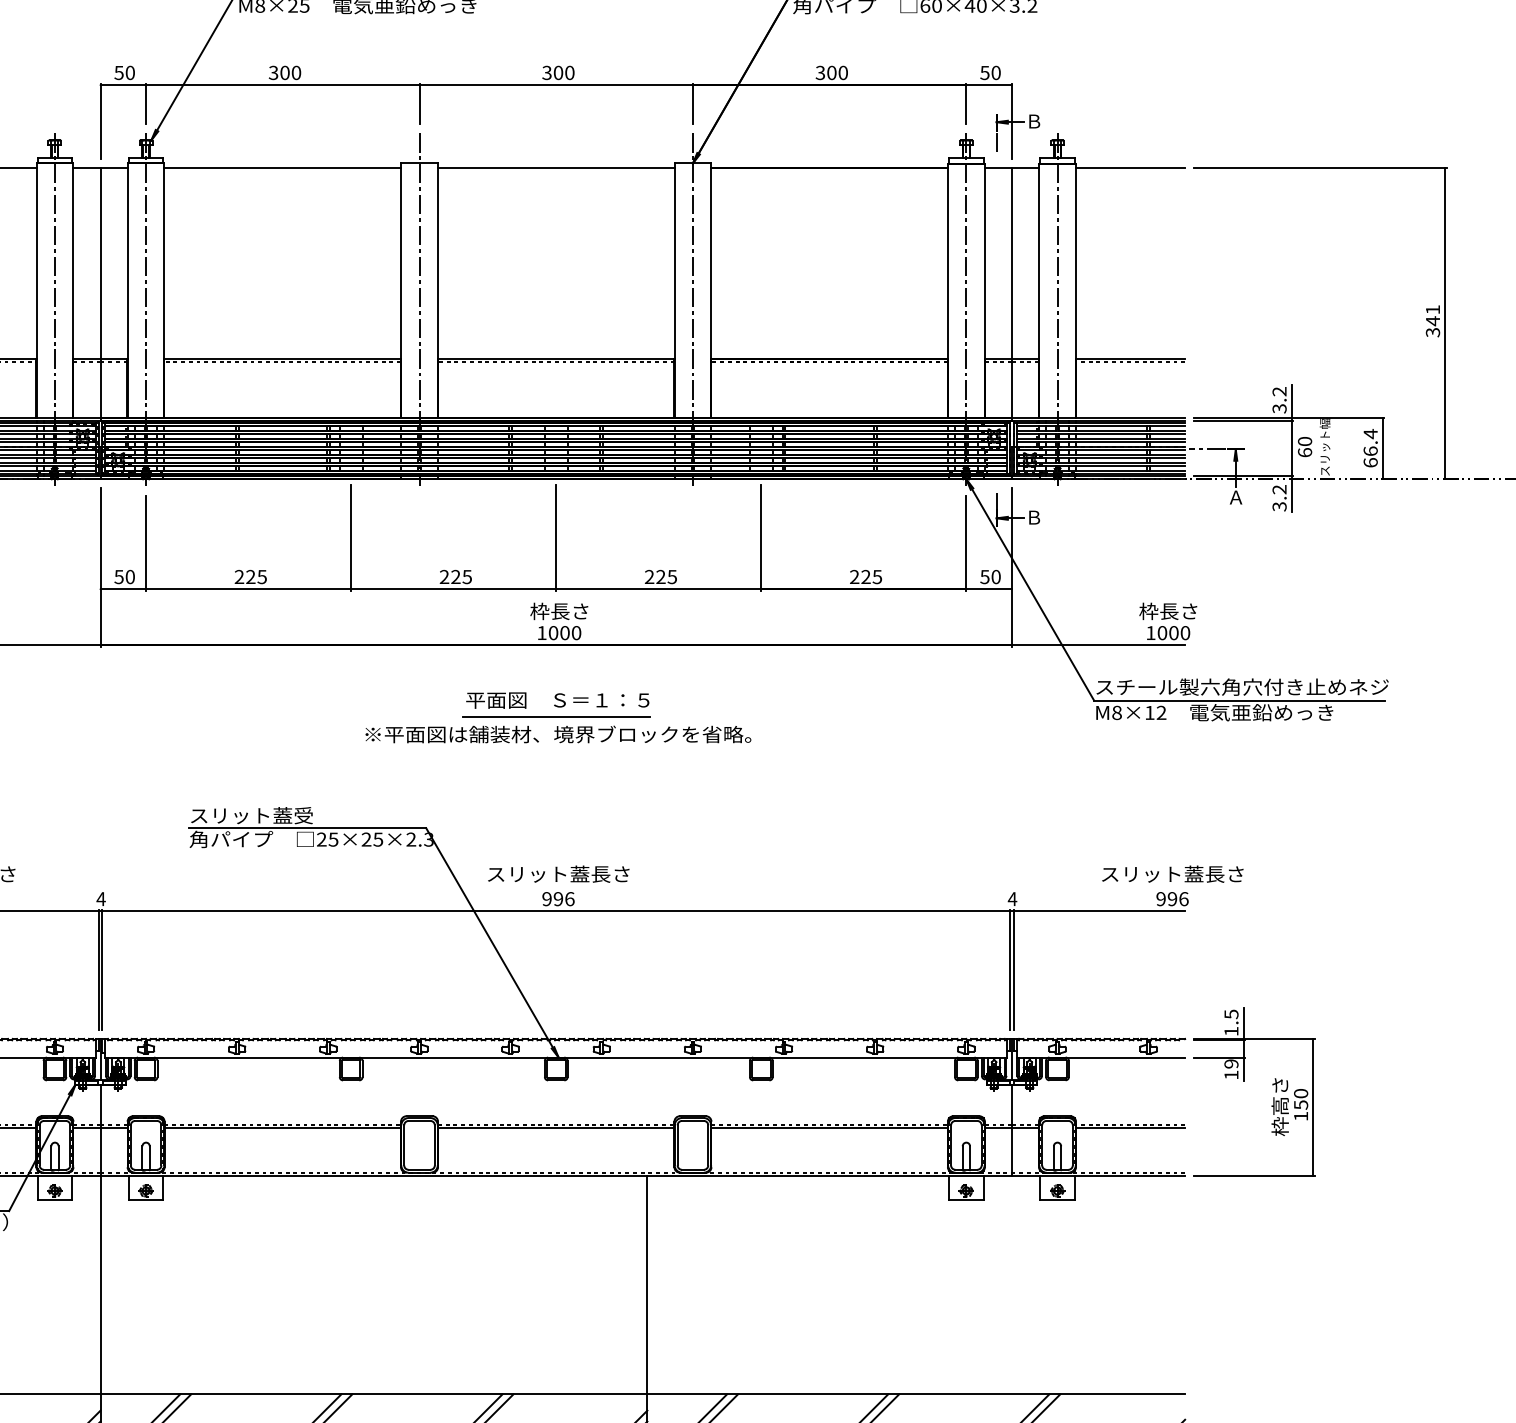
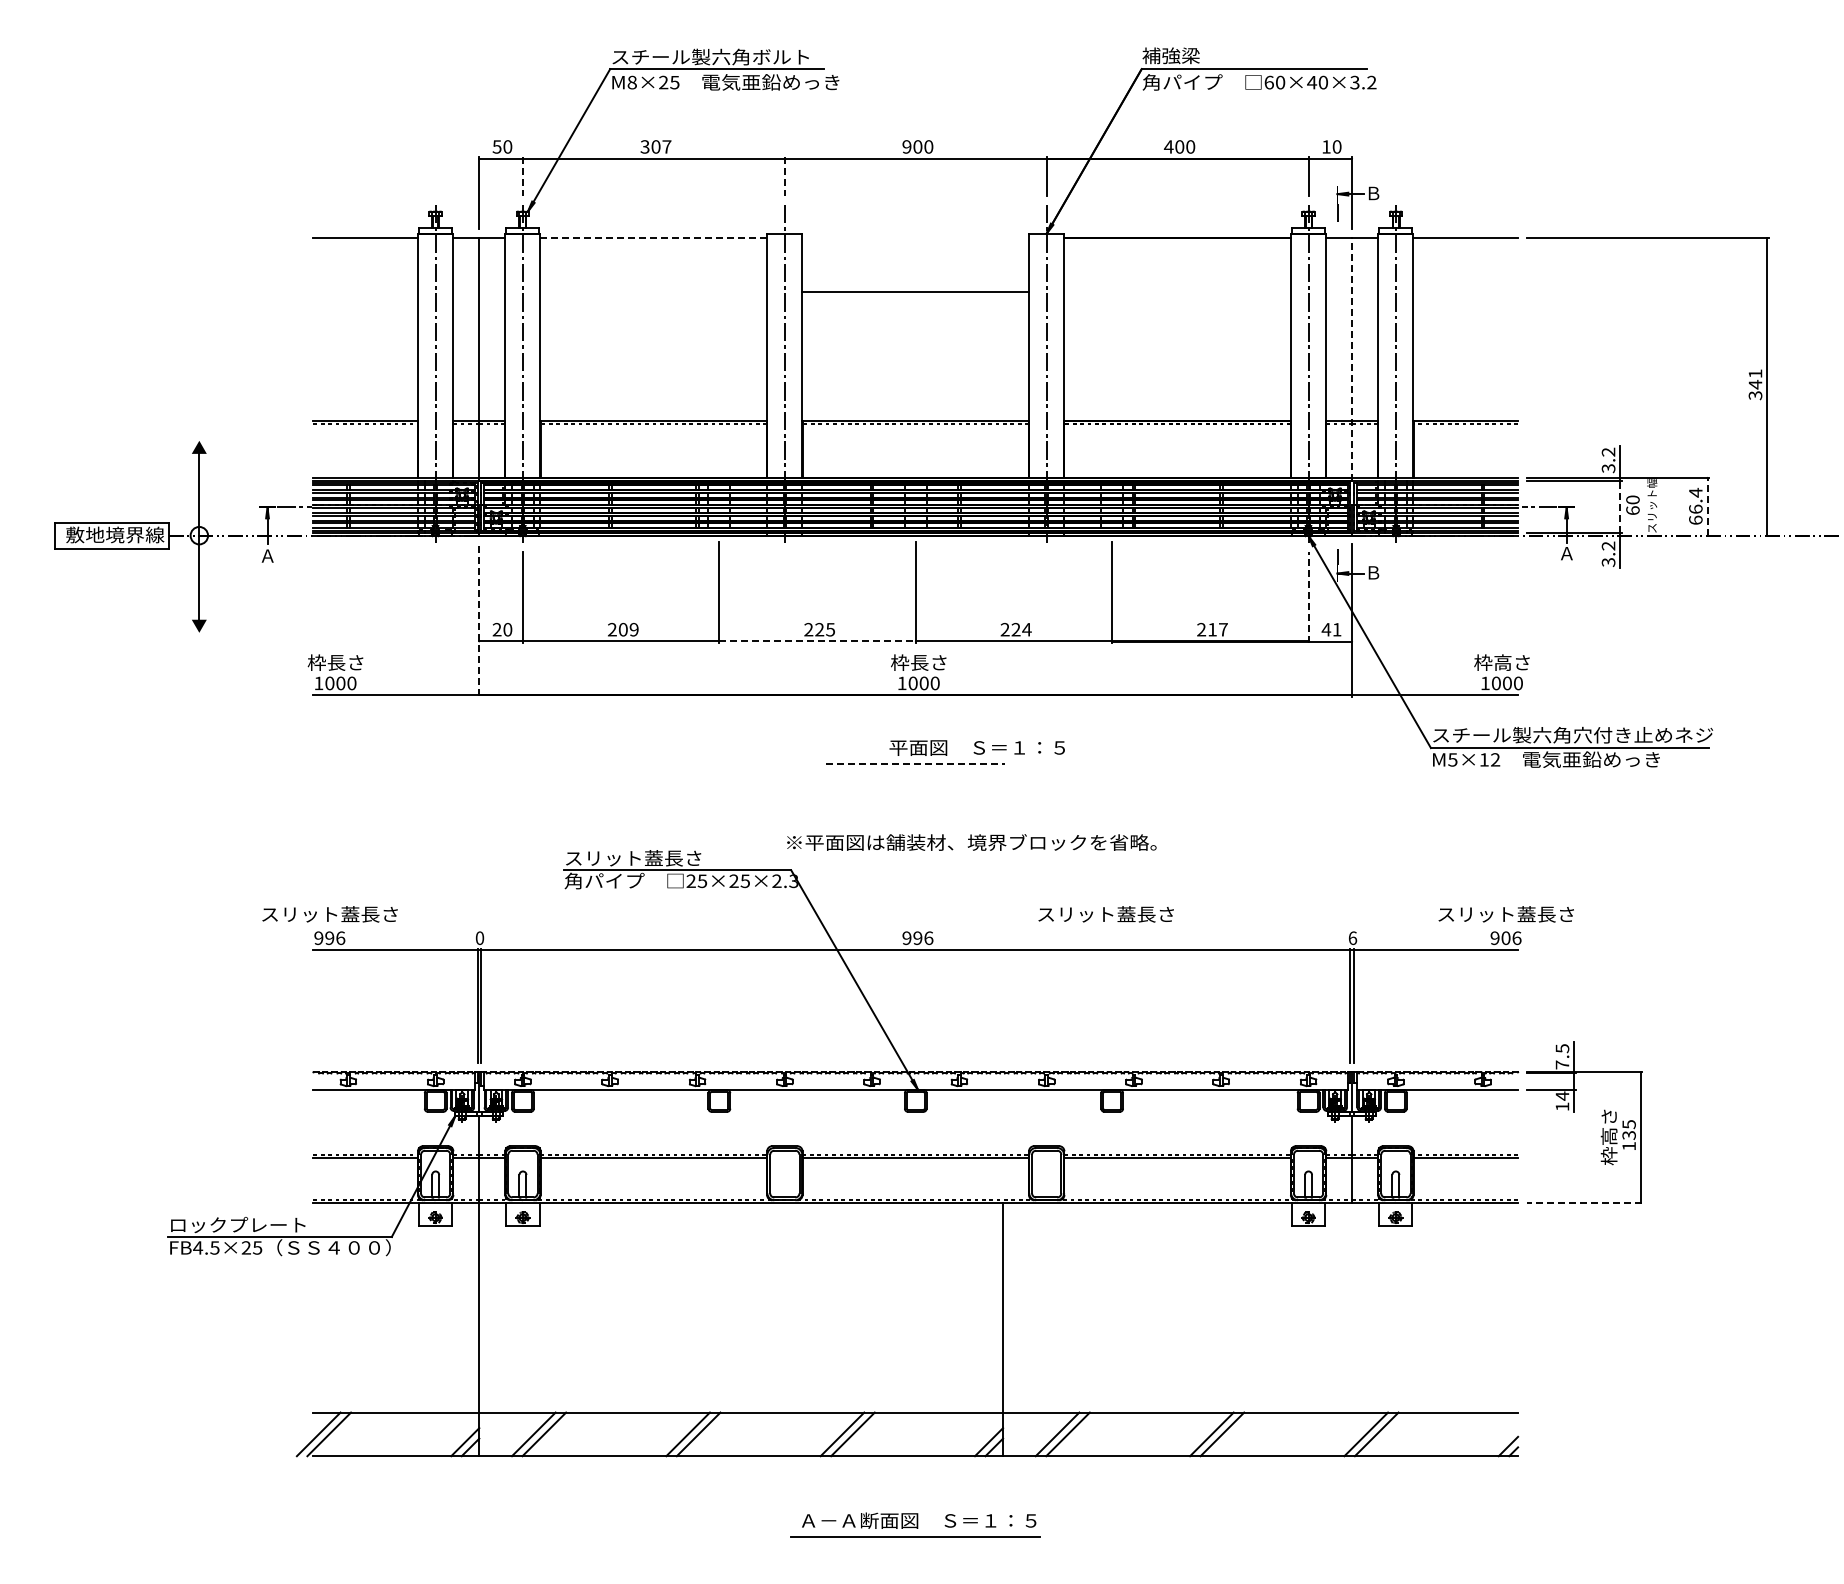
text: (295, 72) -> (666, 146), 300 -> 307
text: (546, 72) -> (906, 146), 300 -> 900
text: (820, 72) -> (1168, 146), 300 -> 400
text: (985, 72) -> (1326, 146), 50 -> 10
line: (145, 104) -> (522, 177), solid -> dashed
line: (419, 104) -> (784, 177), solid -> dashed
line: (282, 168) -> (653, 238), solid -> dashed
line: (555, 168) -> (915, 292), moved
line: (1012, 293) -> (1352, 358), solid -> dashed
line: (1292, 448) -> (1620, 506), solid -> dashed
line: (1382, 448) -> (1707, 506), solid -> dashed
line: (966, 543) -> (1308, 597), solid -> dashed
line: (100, 566) -> (479, 619), solid -> dashed
text: (118, 576) -> (496, 629), 50 -> 20
text: (256, 576) -> (628, 629), 225 -> 209
text: (671, 576) -> (1026, 629), 225 -> 224
text: (871, 576) -> (1217, 629), 225 -> 217
text: (990, 576) -> (1331, 629), 50 -> 41
line: (454, 589) -> (818, 641), solid -> dashed
text: (1168, 611) -> (1502, 662), 枠長さ -> 枠高さ
text: (557, 699) -> (976, 747), moved
text: (1116, 712) -> (1452, 759), M8×12 -> M5×12
line: (555, 716) -> (915, 763), solid -> dashed
text: (558, 734) -> (971, 842), moved
text: (313, 815) -> (683, 858), スリット蓋受 -> スリット蓋長さ
text: (558, 874) -> (1105, 914), moved
text: (100, 898) -> (479, 937), 4 -> 0
text: (1171, 898) -> (1505, 937), 996 -> 906
text: (1012, 899) -> (1352, 938), 4 -> 6
text: (1231, 1030) -> (1562, 1064), 1.5 -> 7.5
text: (1231, 1063) -> (1562, 1095), 19 -> 14
text: (1300, 1098) -> (1628, 1129), 150 -> 135
line: (1254, 1176) -> (1584, 1203), solid -> dashed

